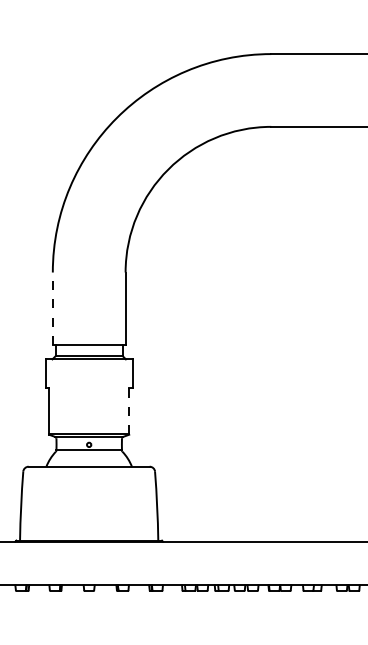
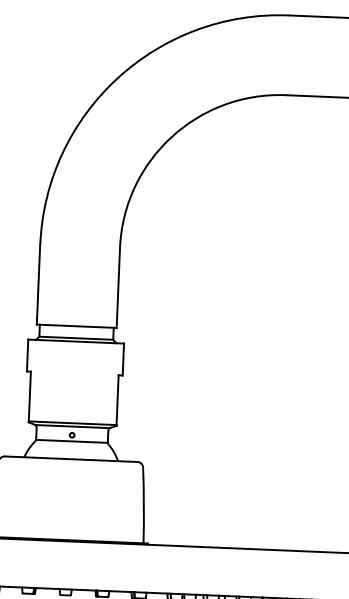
line: (52, 308) -> (38, 284), dashed -> solid
line: (129, 412) -> (117, 401), dashed -> solid

